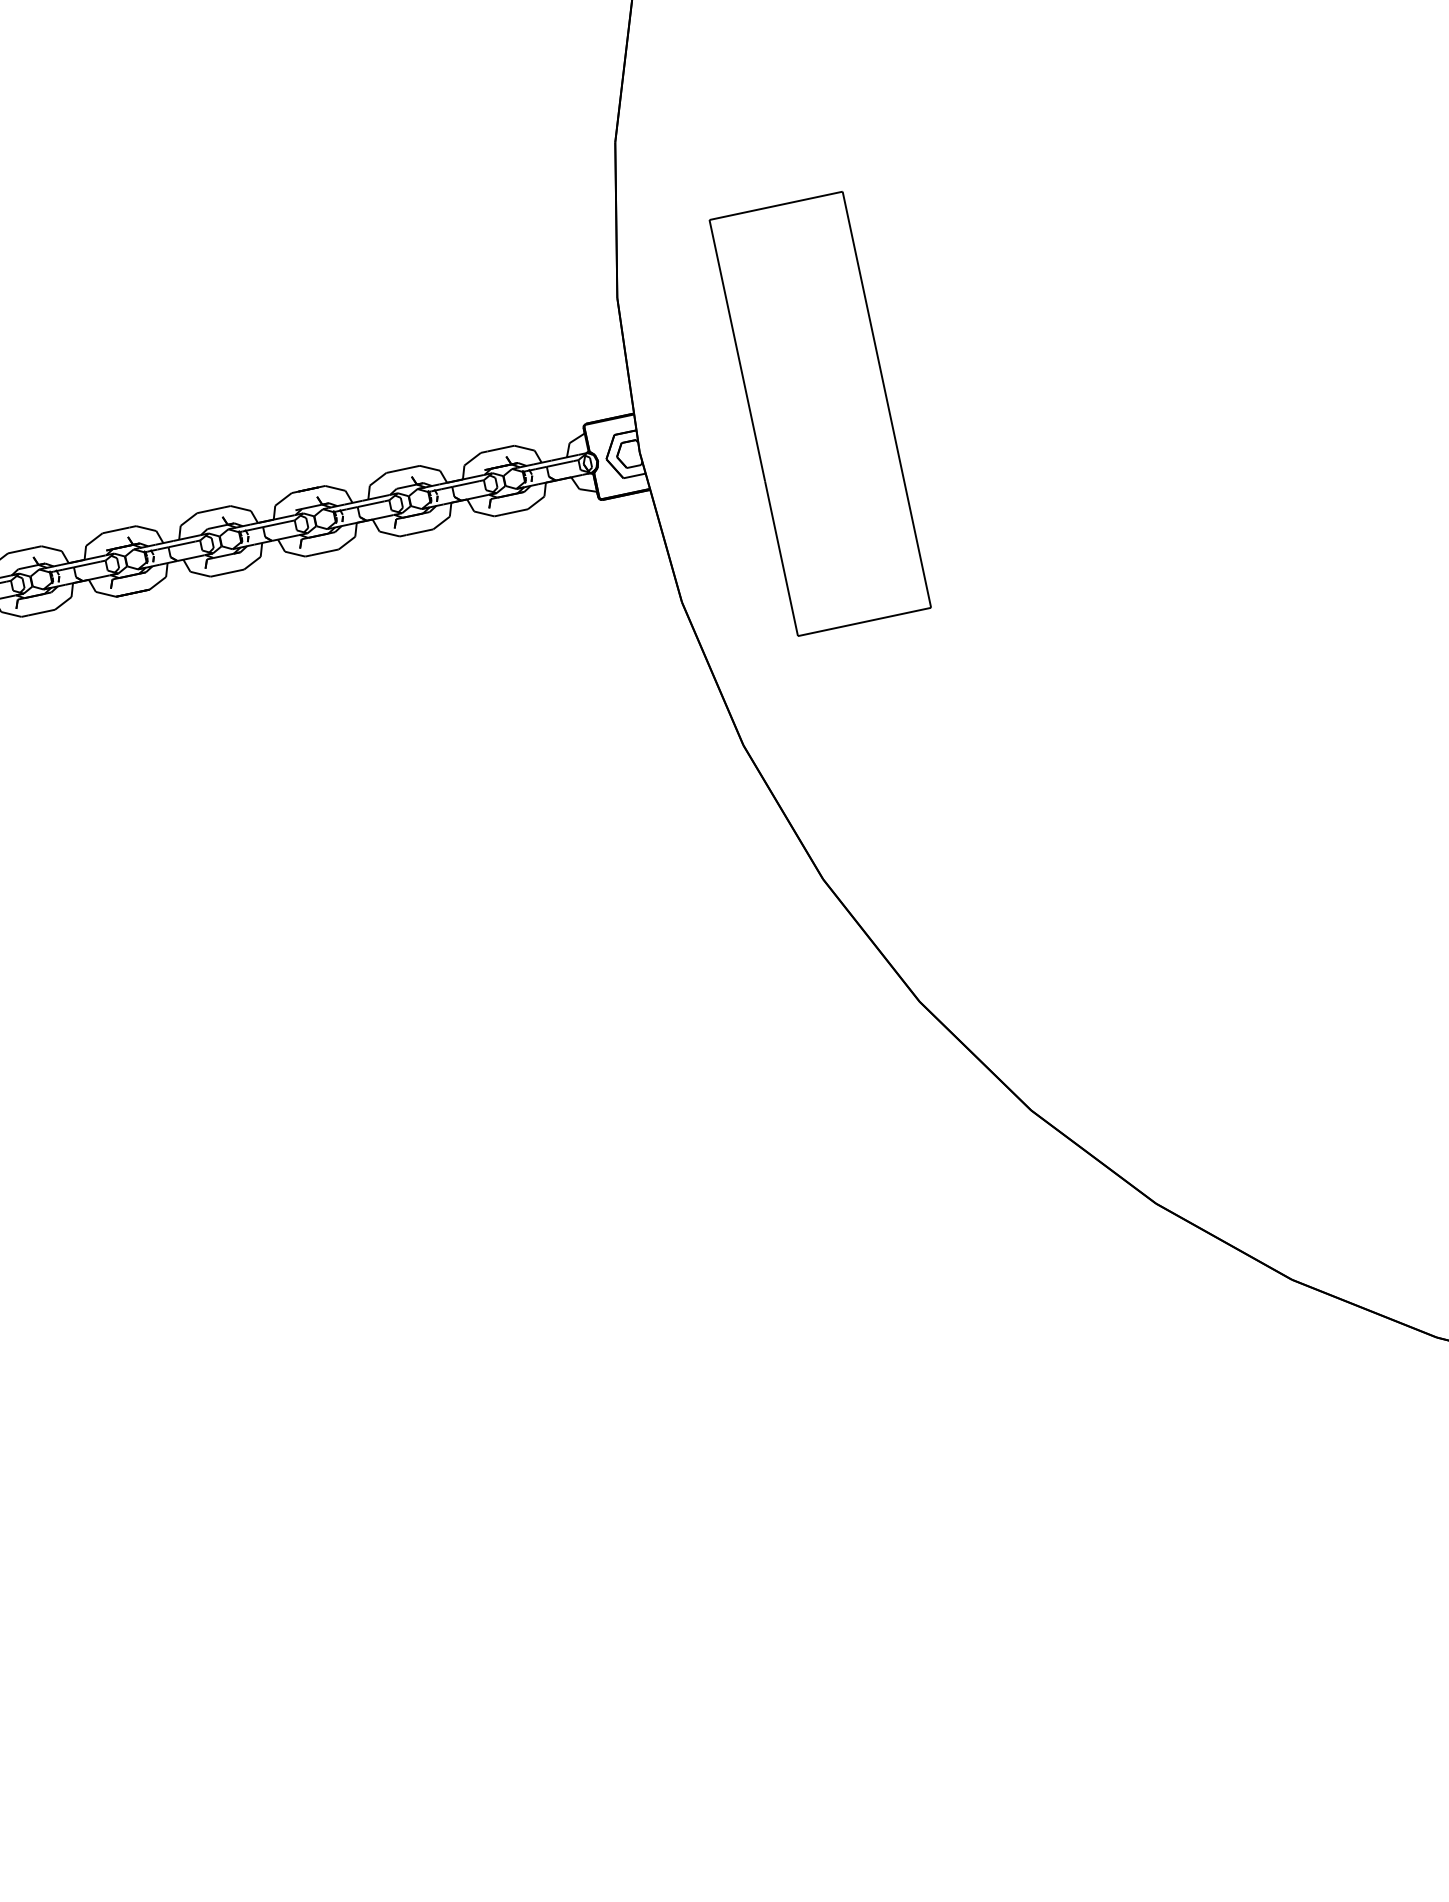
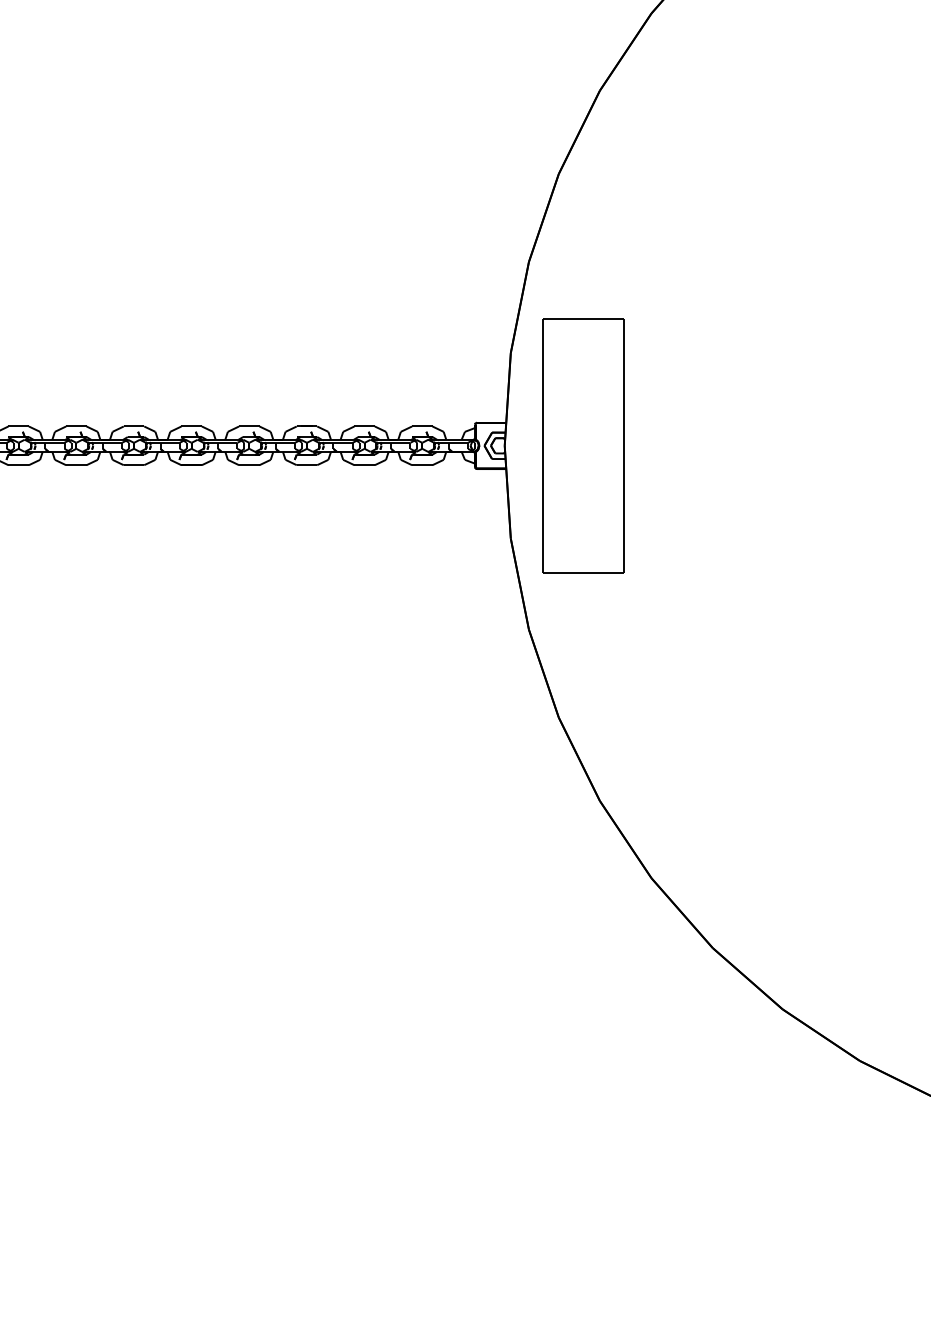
part: (819, 413) -> (583, 445), moved

